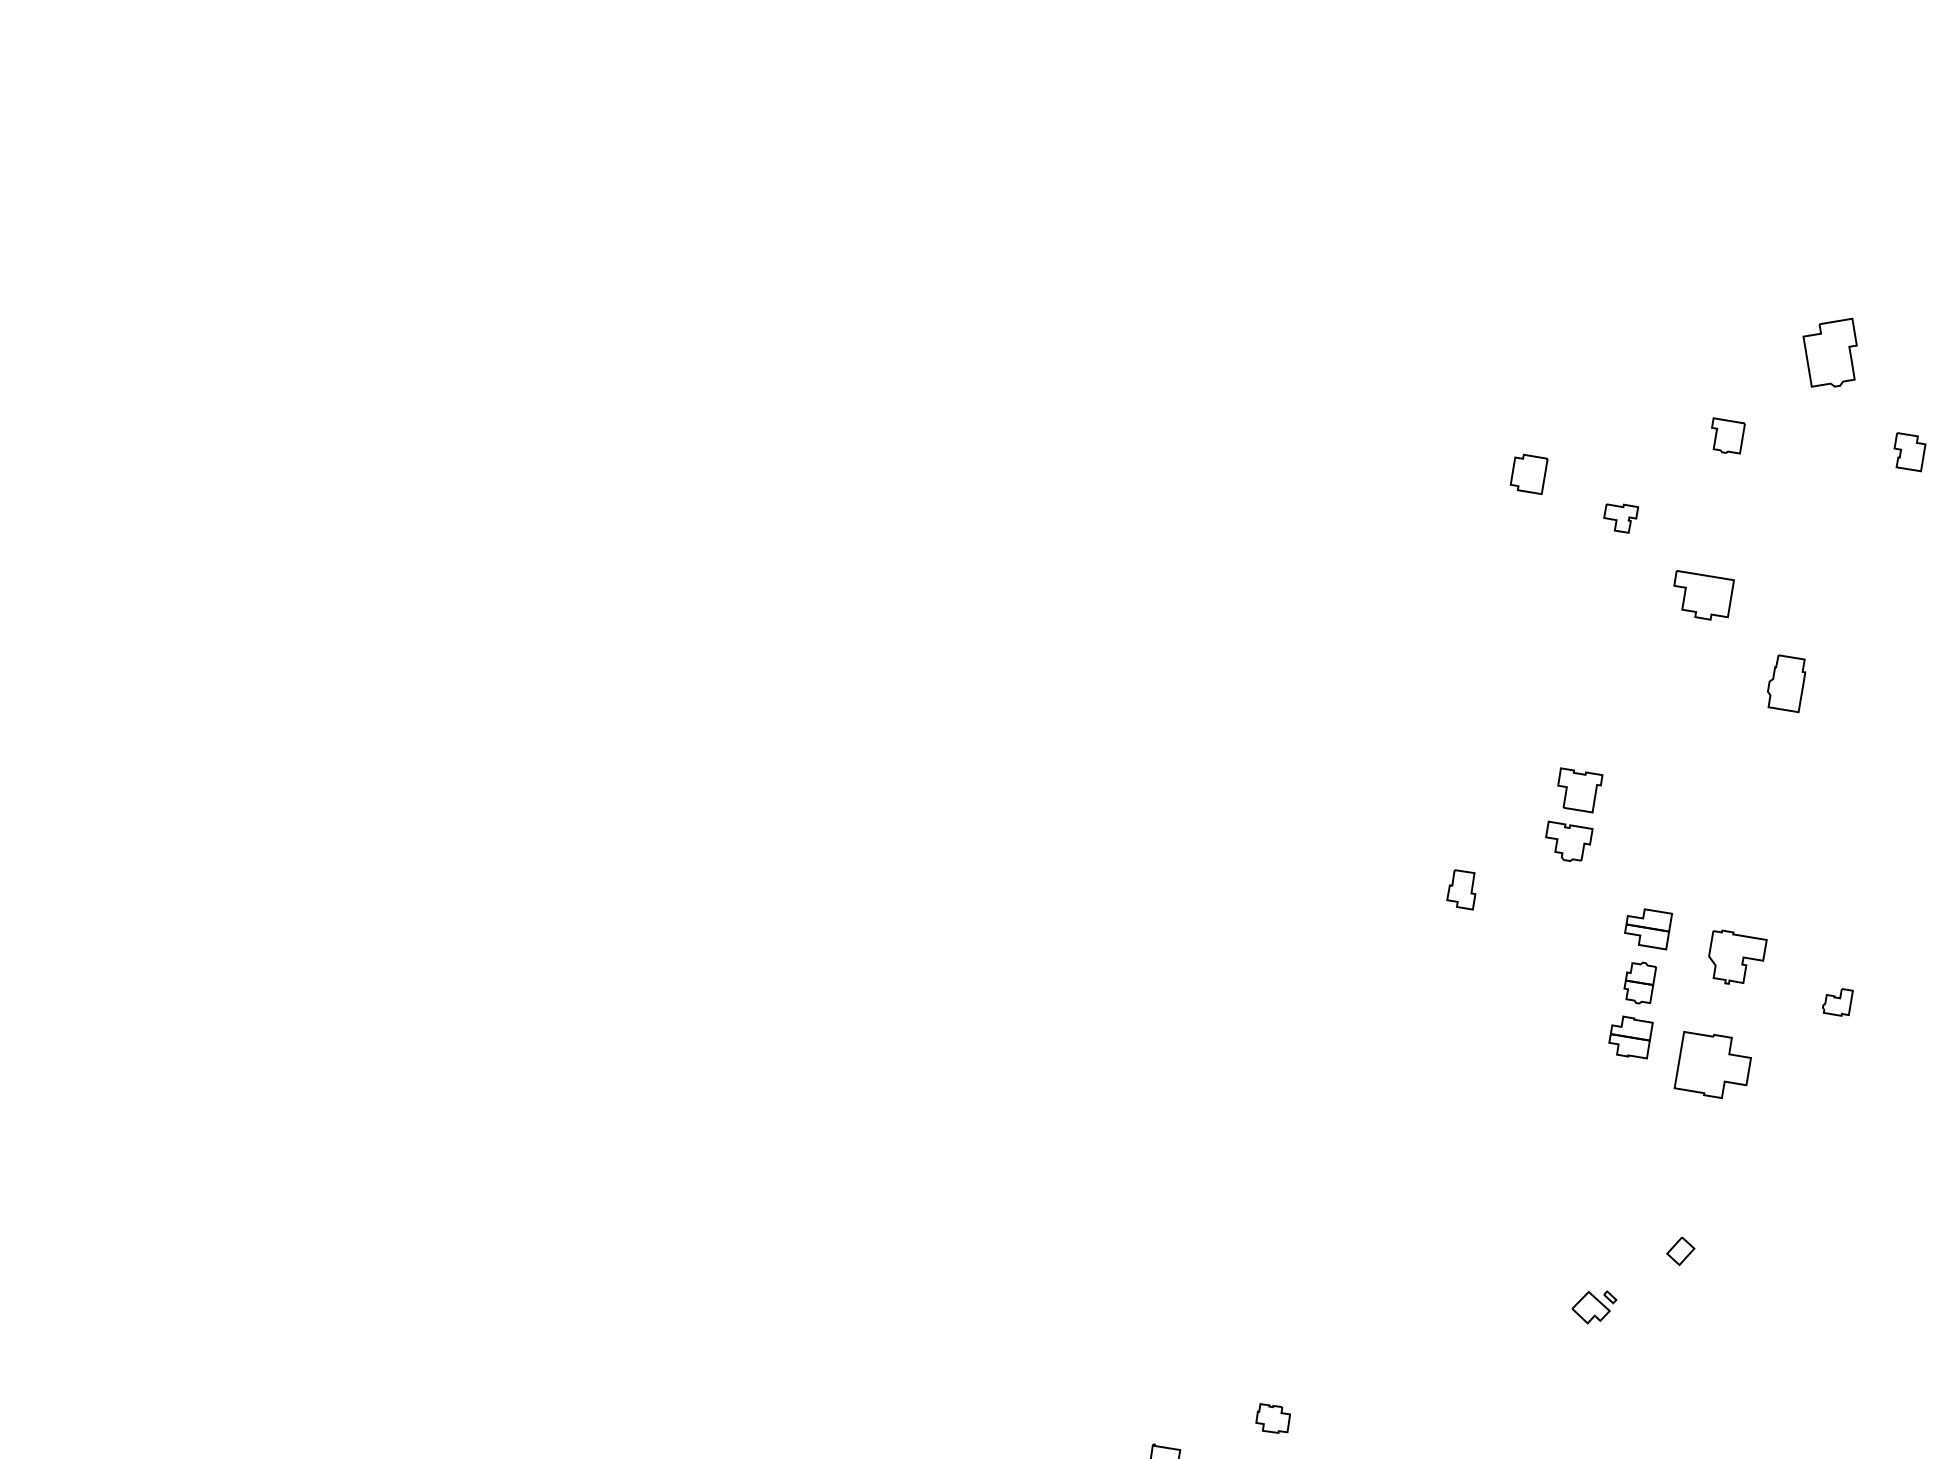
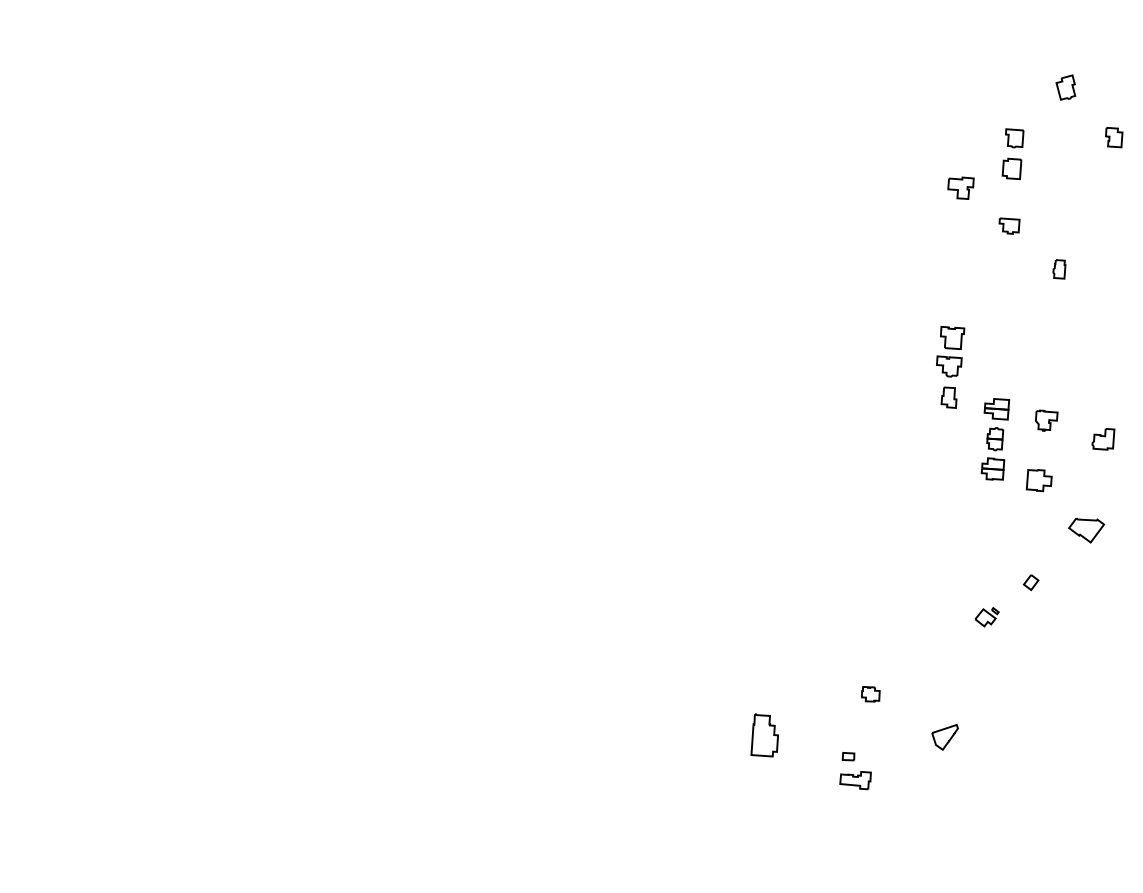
part: (1829, 352) -> (1065, 87), size x0.62
part: (1528, 473) -> (1011, 168), moved
part: (1619, 516) -> (960, 187), size x1.43
part: (1702, 594) -> (1009, 225), size x0.62
part: (1786, 683) -> (1059, 269), size x0.62
part: (1461, 889) -> (948, 397), moved
part: (1736, 957) -> (1046, 420), size x0.71
part: (1837, 1002) -> (1103, 439), size x1.43
part: (1711, 1065) -> (1038, 480), size x0.62
part: (1790, 1165) -> (1086, 530), added
part: (1272, 1419) -> (870, 694), moved

